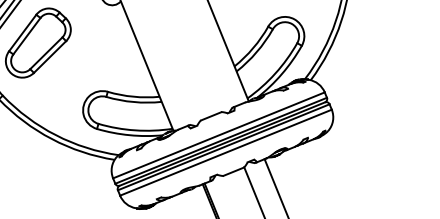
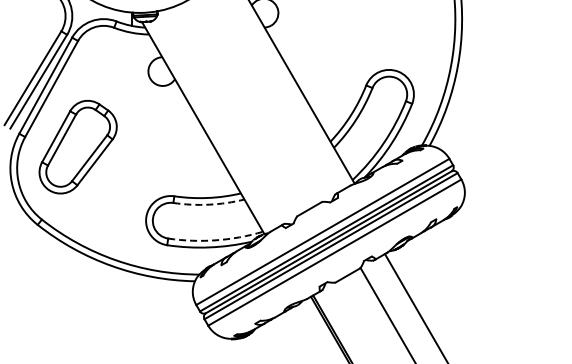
arc: (134, 101) -> (209, 204), solid -> dashed
arc: (135, 130) -> (216, 240), solid -> dashed

